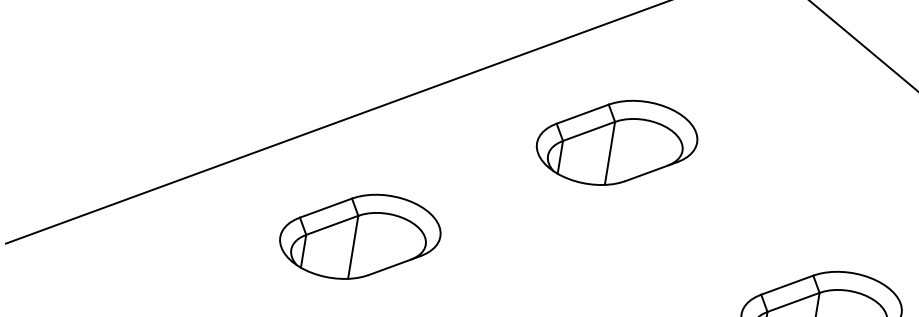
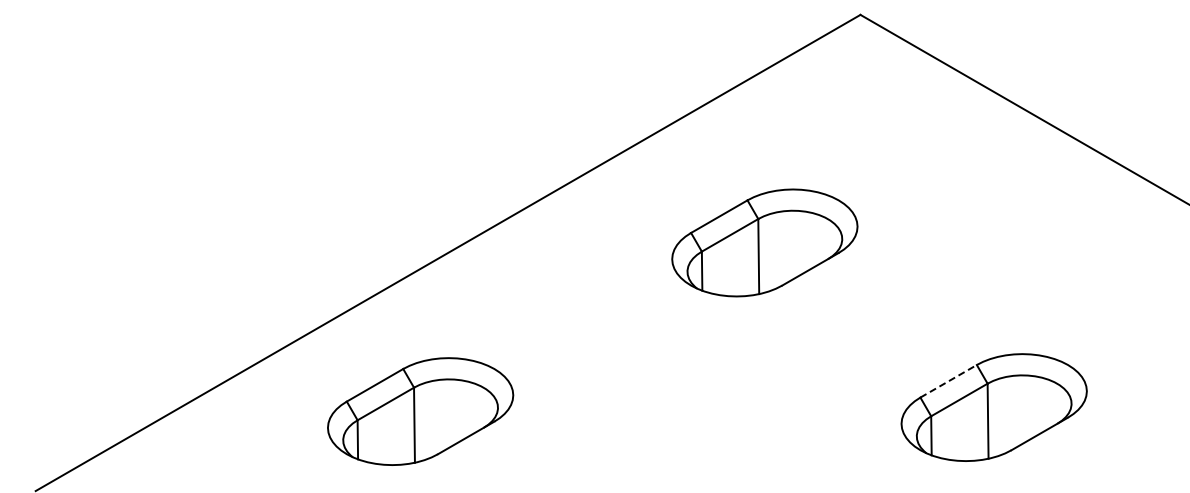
part: (616, 142) -> (764, 242), moved
part: (360, 236) -> (420, 411), moved
line: (787, 285) -> (948, 381), solid -> dashed

